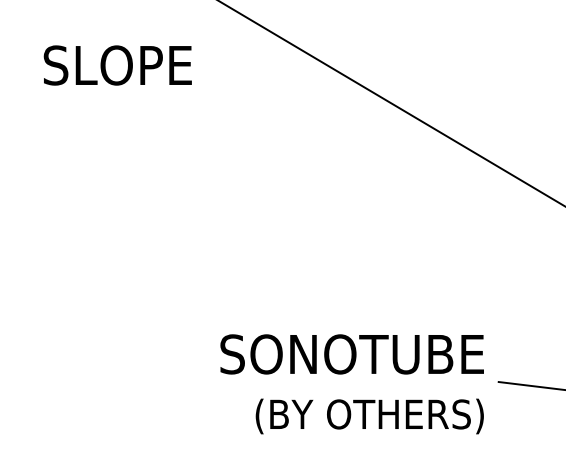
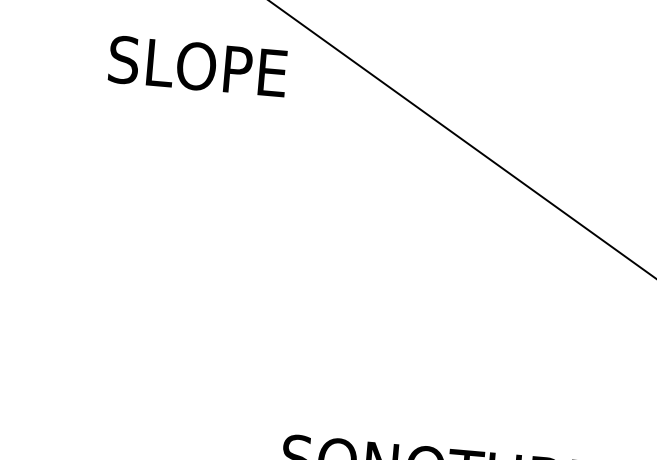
text: (117, 65) -> (197, 66), moved

